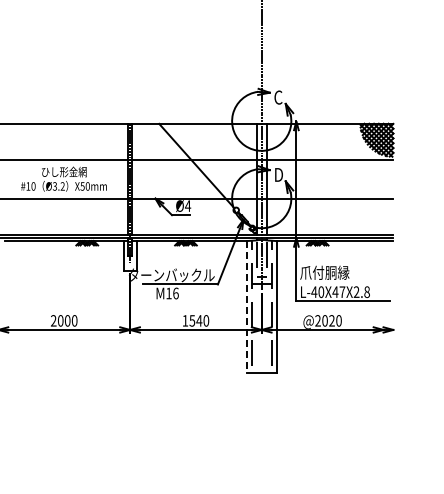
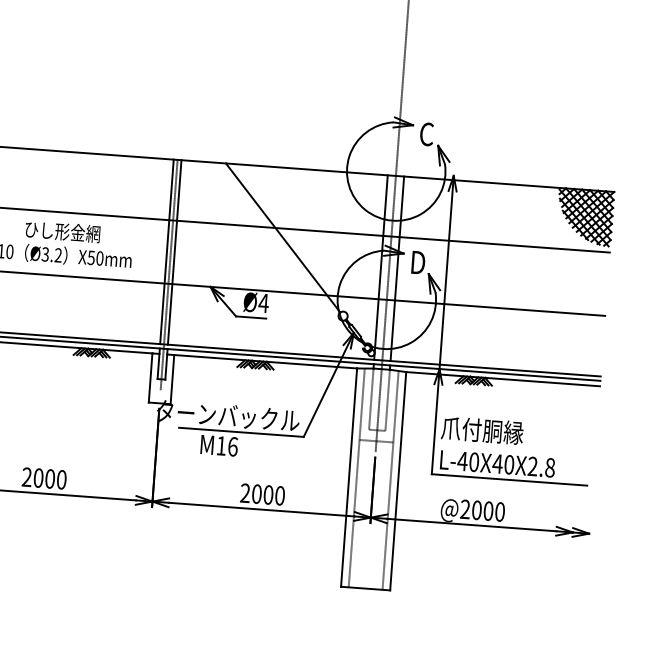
text: (342, 292) -> (509, 465), L-40X47X2.8 -> L-40X40X2.8
line: (246, 306) -> (348, 476), dashed -> solid
text: (192, 320) -> (257, 493), 1540 -> 2000
text: (331, 320) -> (487, 510), @2020 -> @2000

